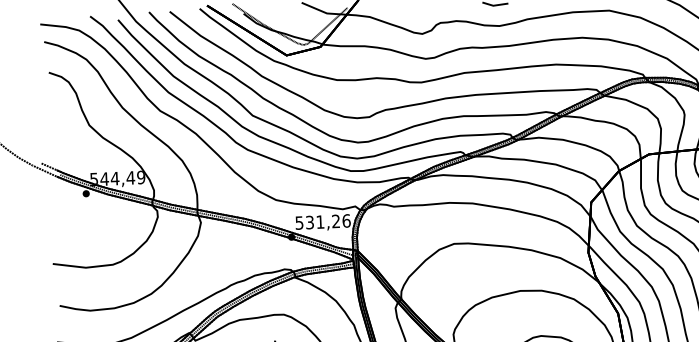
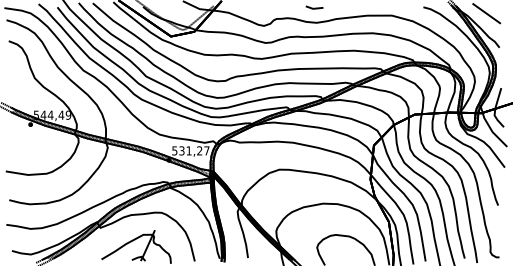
text: (345, 220) -> (206, 150), 531,26 -> 531,27

